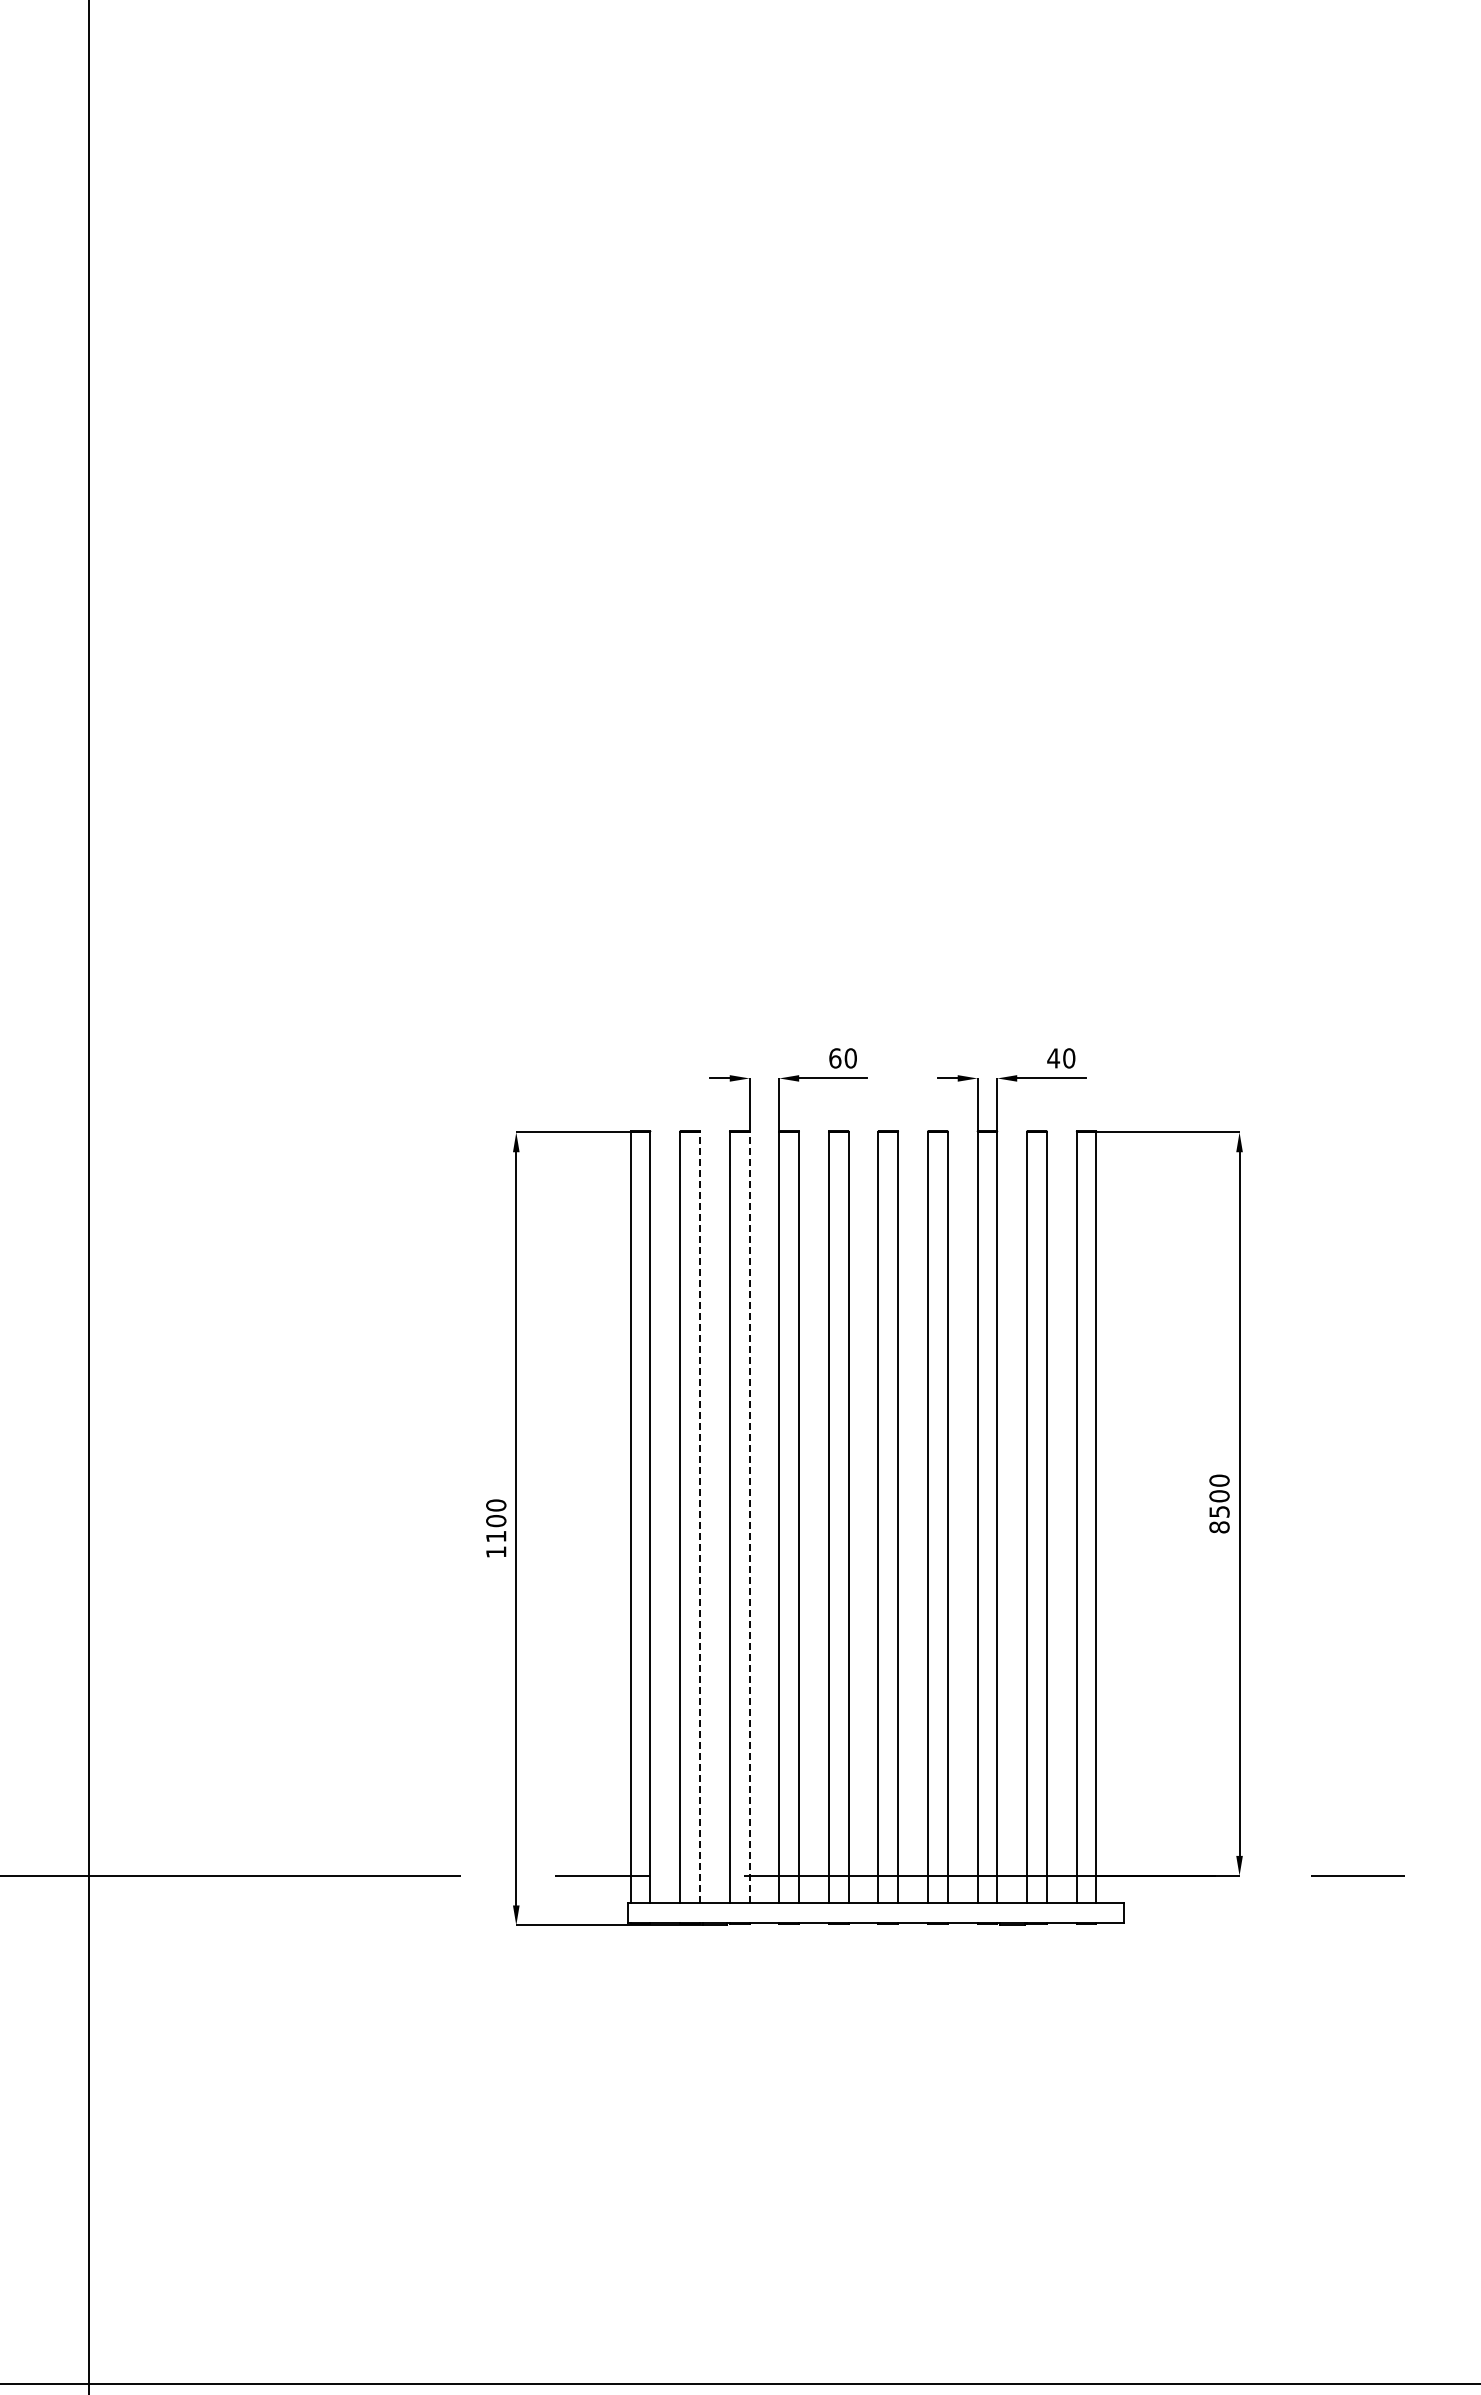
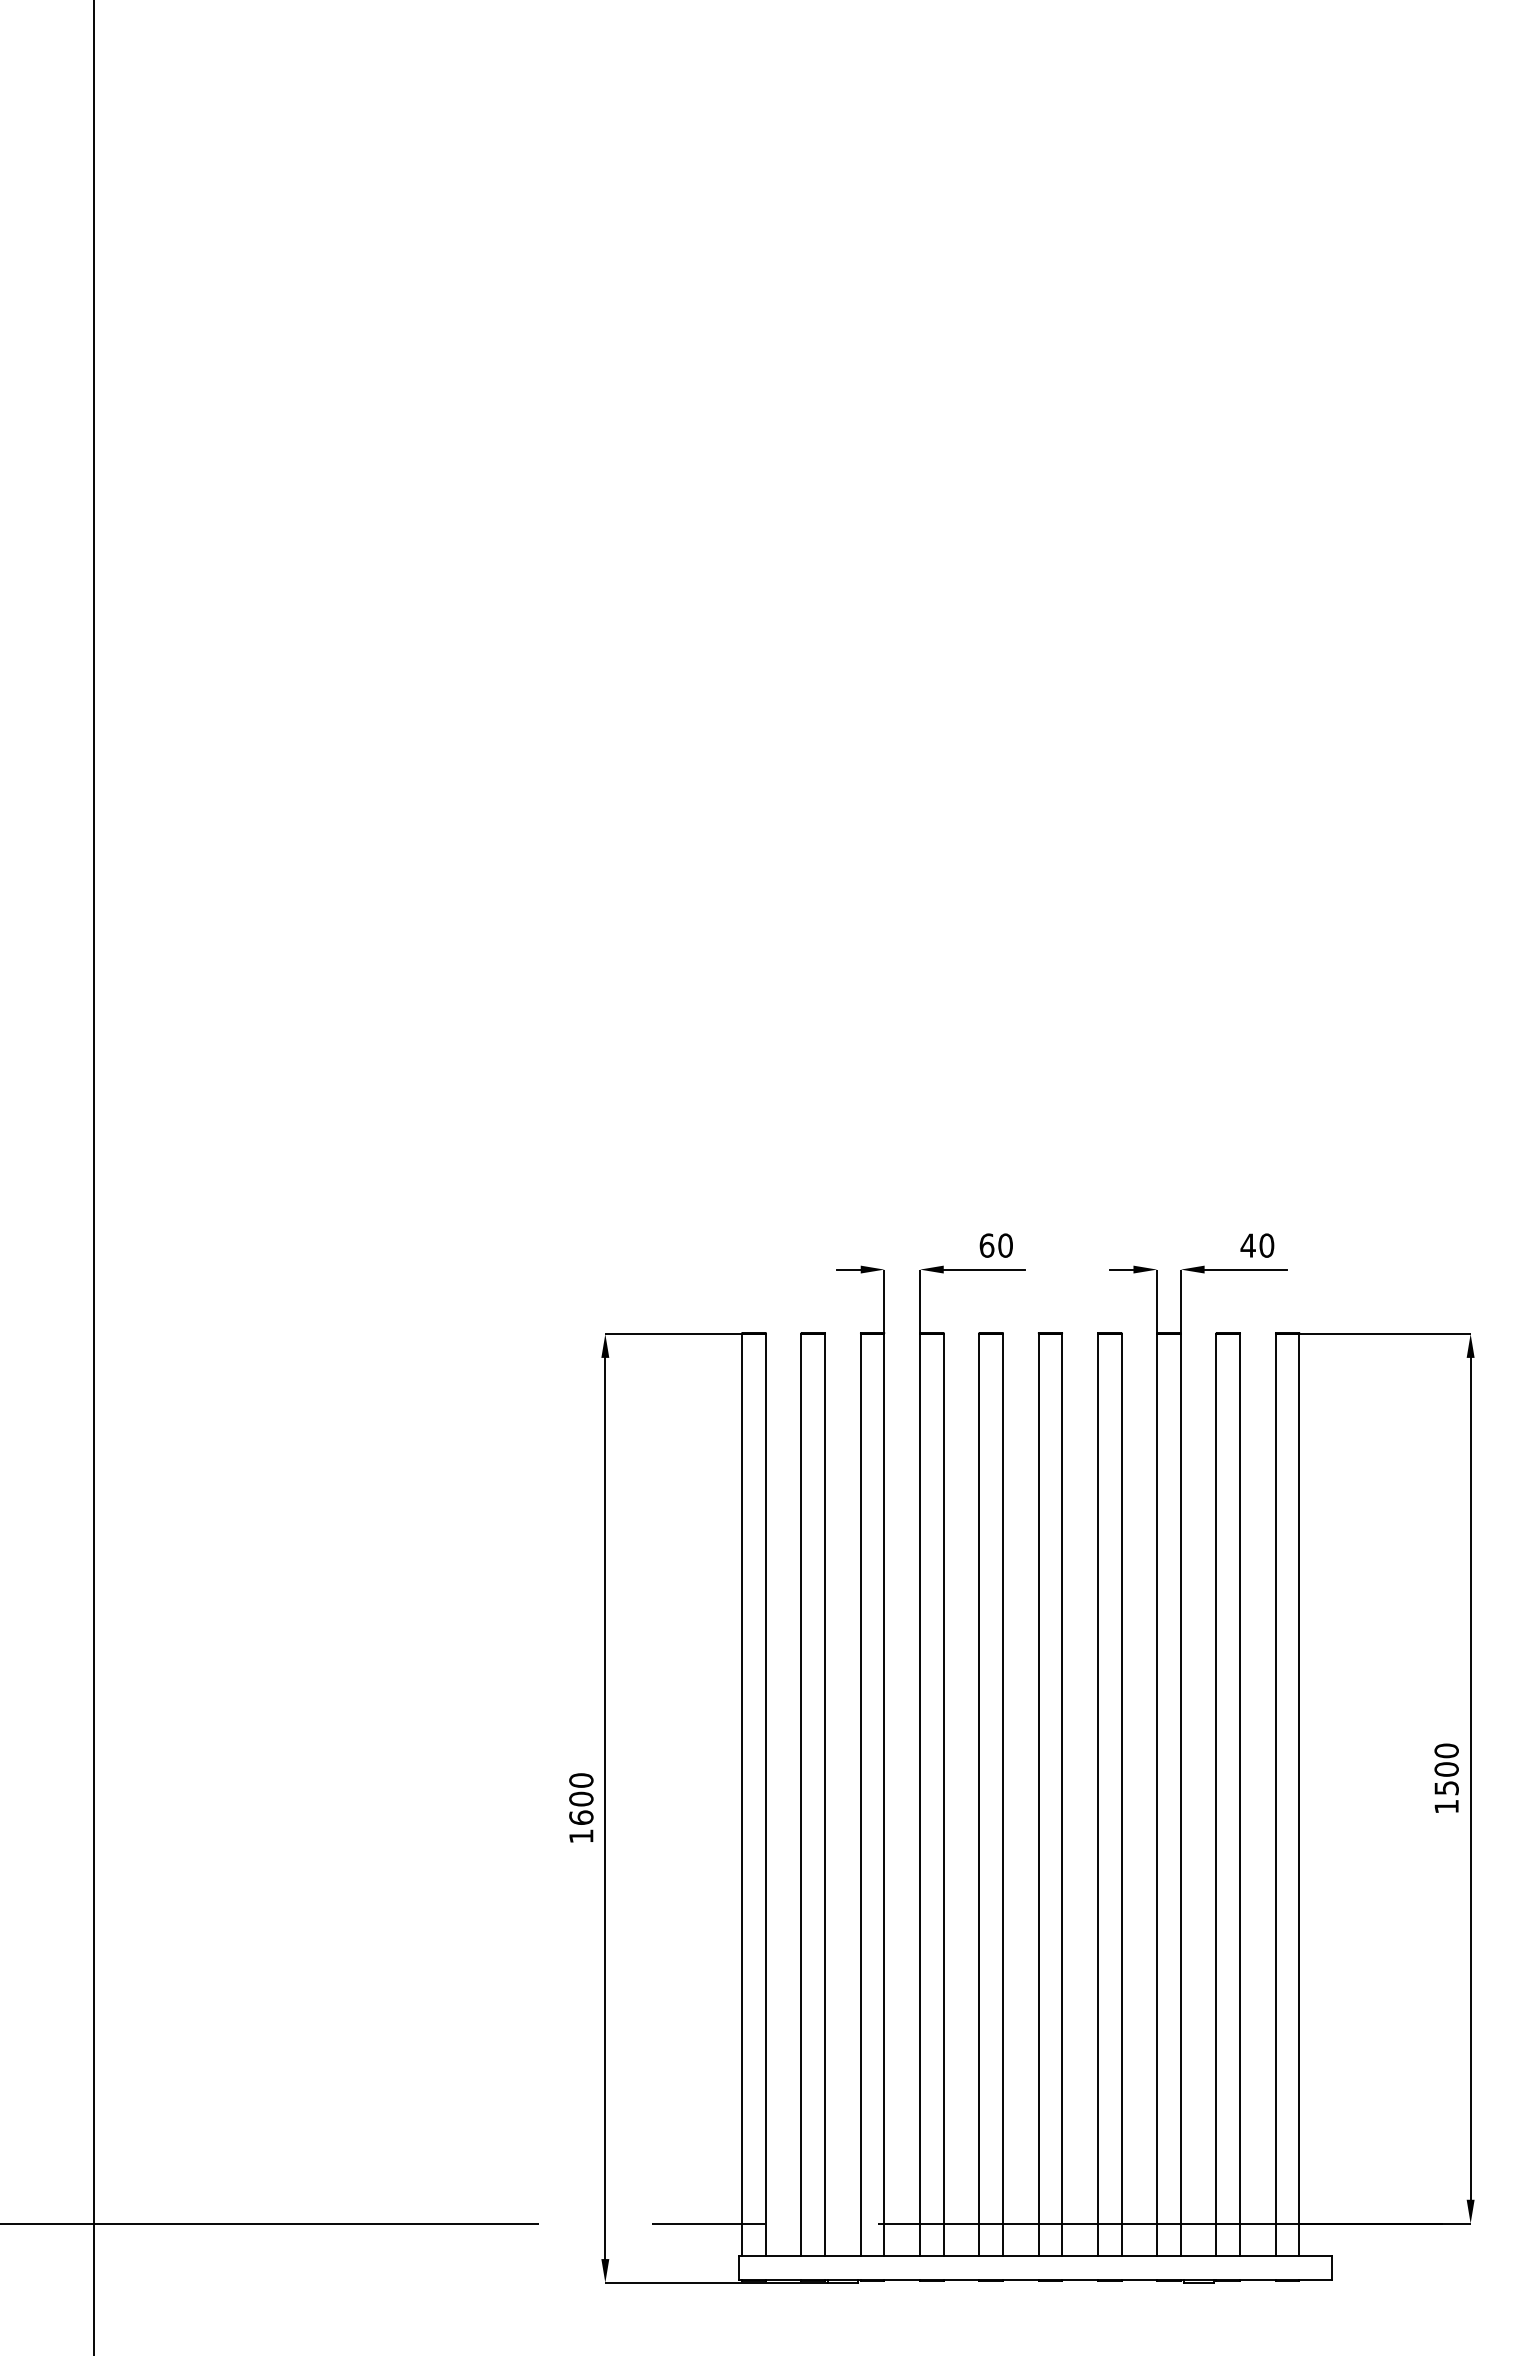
line: (700, 1517) -> (825, 1794), dashed -> solid
line: (749, 1517) -> (884, 1794), dashed -> solid
text: (1219, 1527) -> (1446, 1806), 8500 -> 1500
text: (496, 1536) -> (581, 1817), 1100 -> 1600

